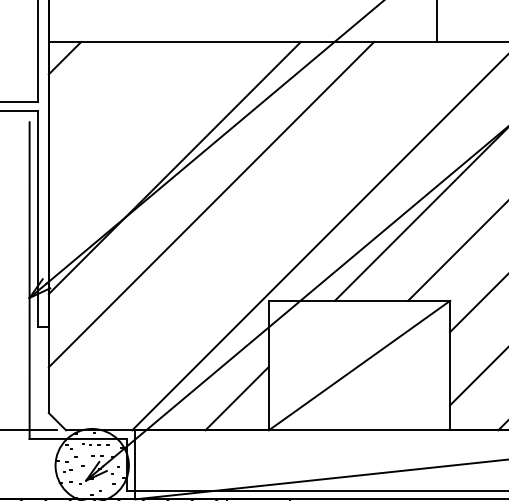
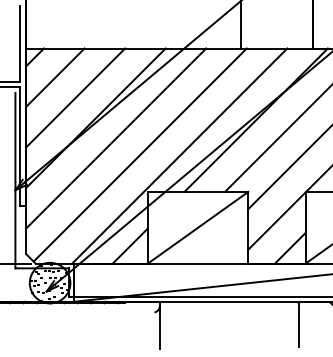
line: (101, 94) -> (55, 77), added
line: (138, 130) -> (75, 97), added
line: (253, 233) -> (139, 154), added

